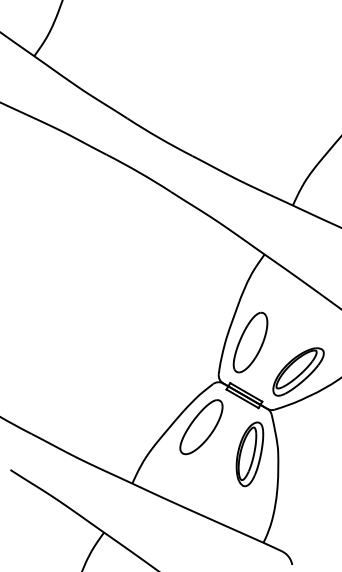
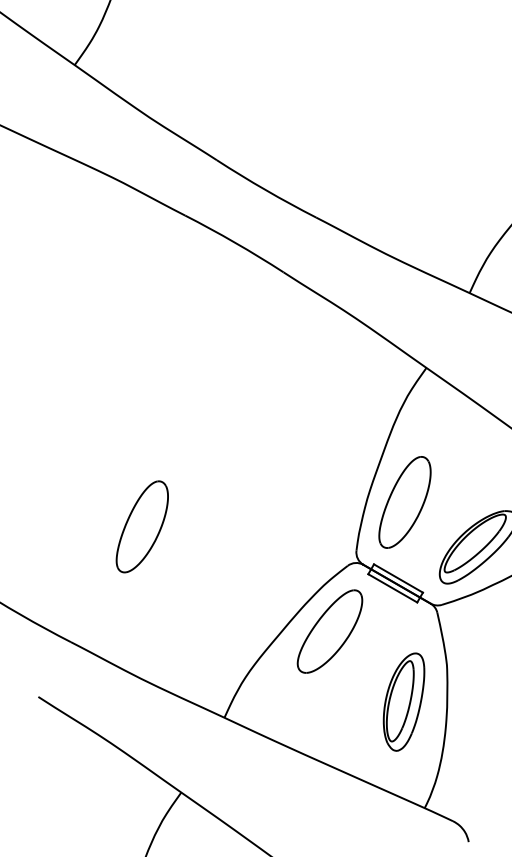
part: (78, 358) -> (142, 526), added
part: (249, 454) -> (403, 702), moved

